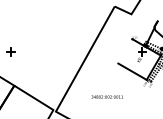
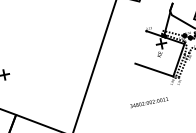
text: (106, 96) -> (148, 102), moved

